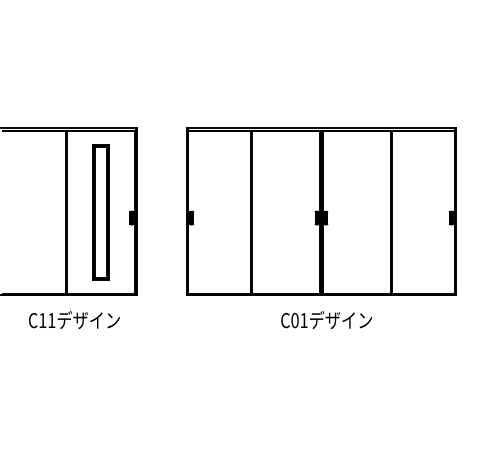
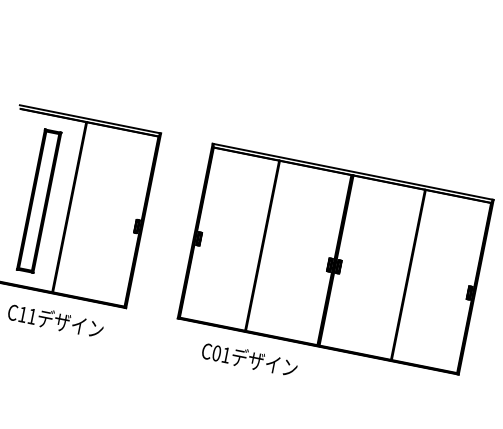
part: (100, 212) -> (38, 200), moved
text: (326, 319) -> (249, 358), moved

